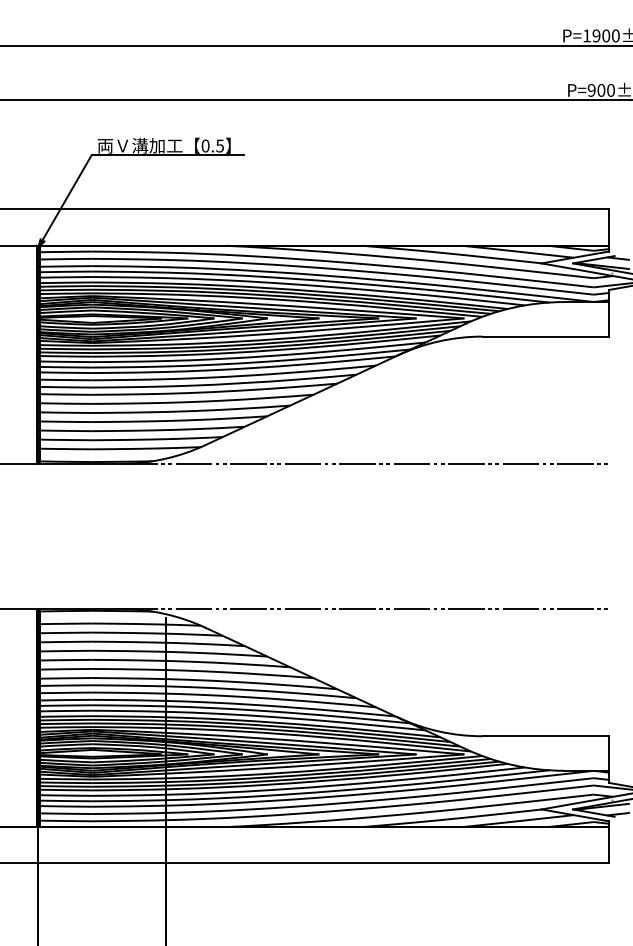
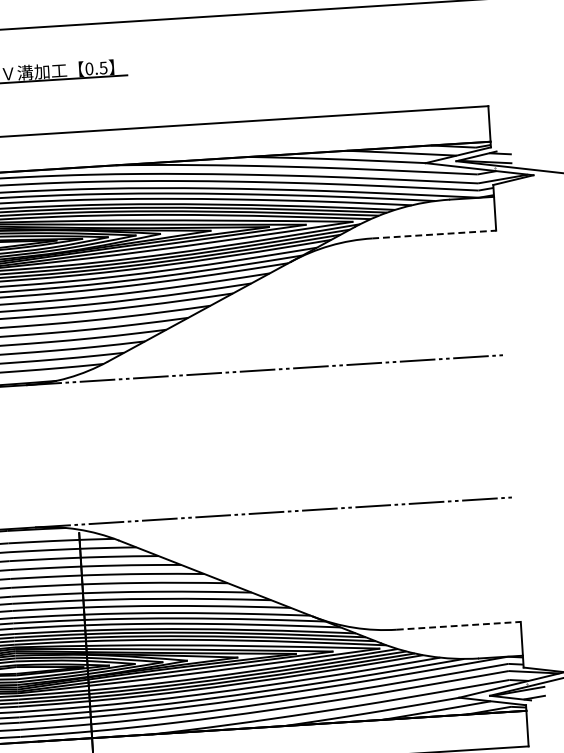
line: (546, 336) -> (434, 234), solid -> dashed
line: (546, 736) -> (459, 626), solid -> dashed

